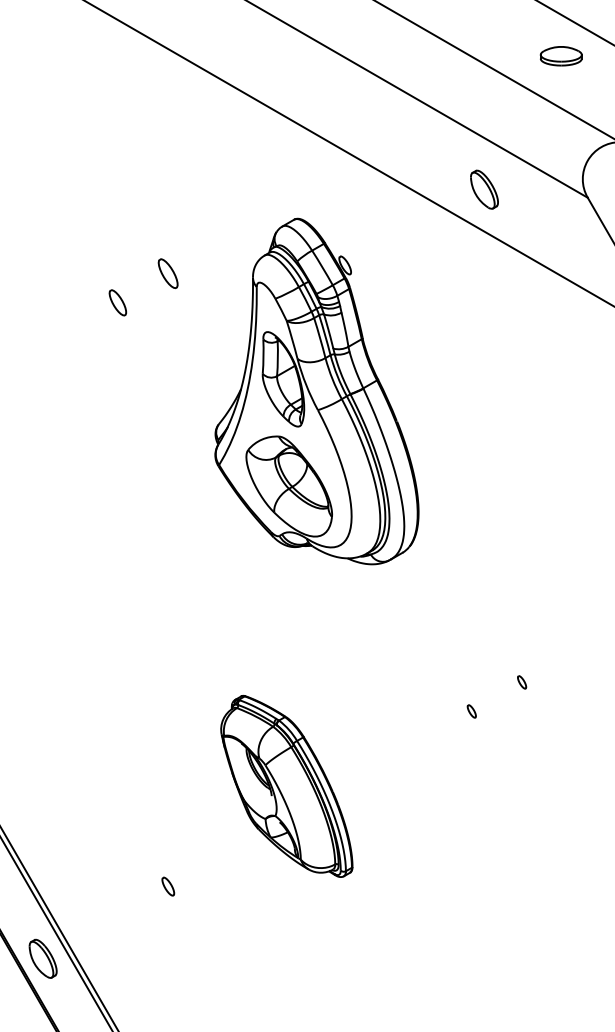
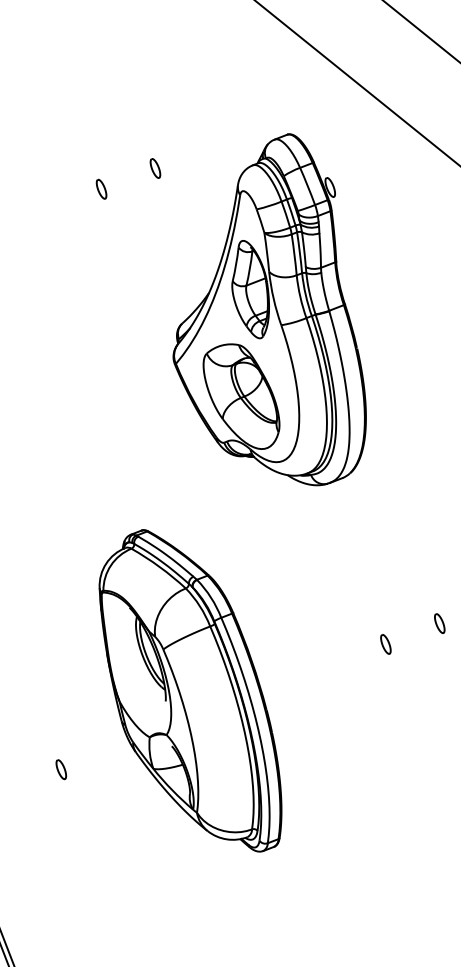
part: (168, 273) -> (155, 168), size x0.62
part: (117, 302) -> (101, 188), size x0.71
part: (521, 682) -> (439, 623), size x1.43
part: (471, 711) -> (385, 644), size x1.43
part: (286, 786) -> (192, 689), size x1.67

